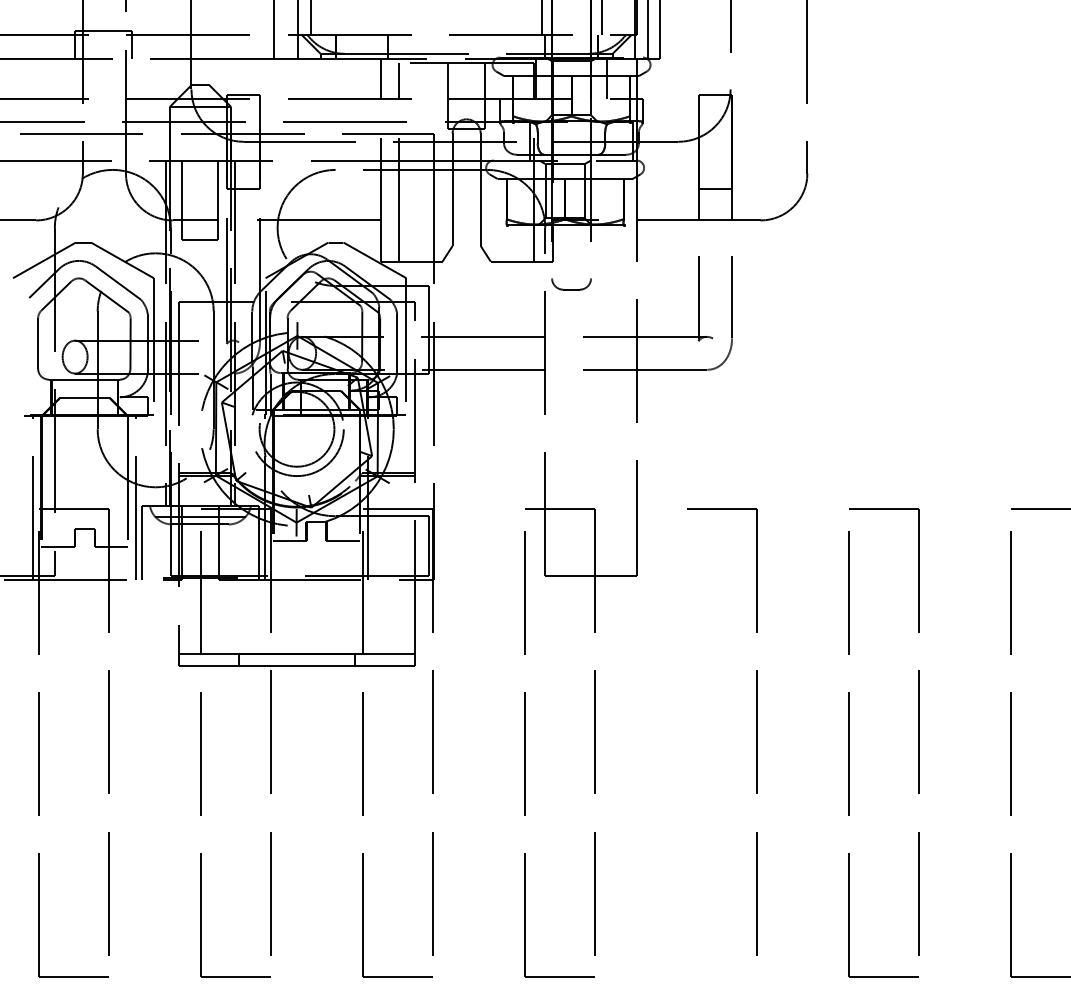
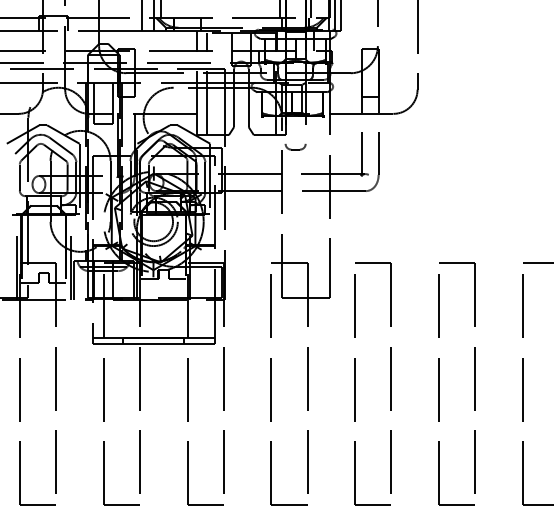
part: (687, 753) -> (355, 389), added

